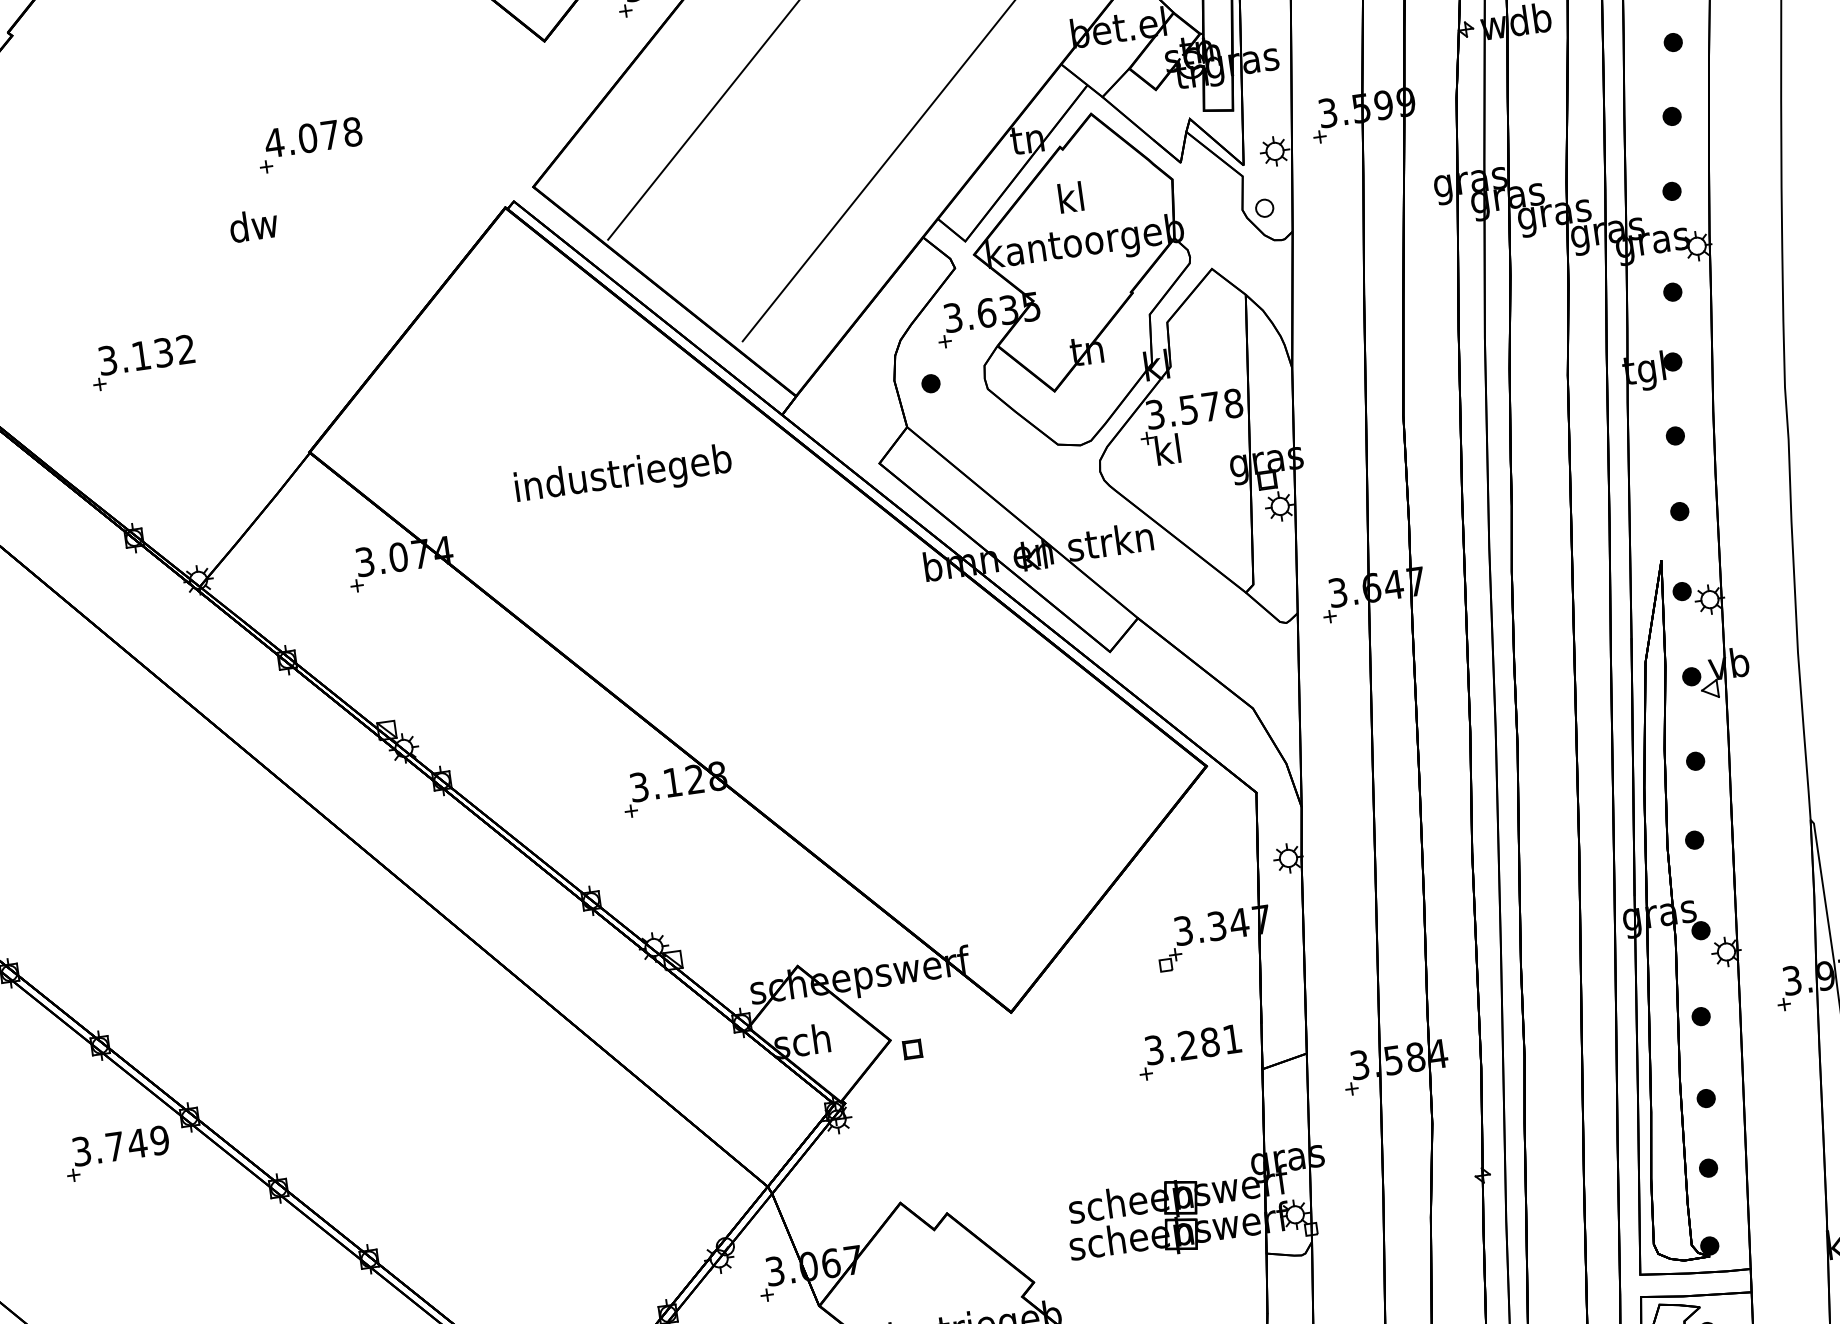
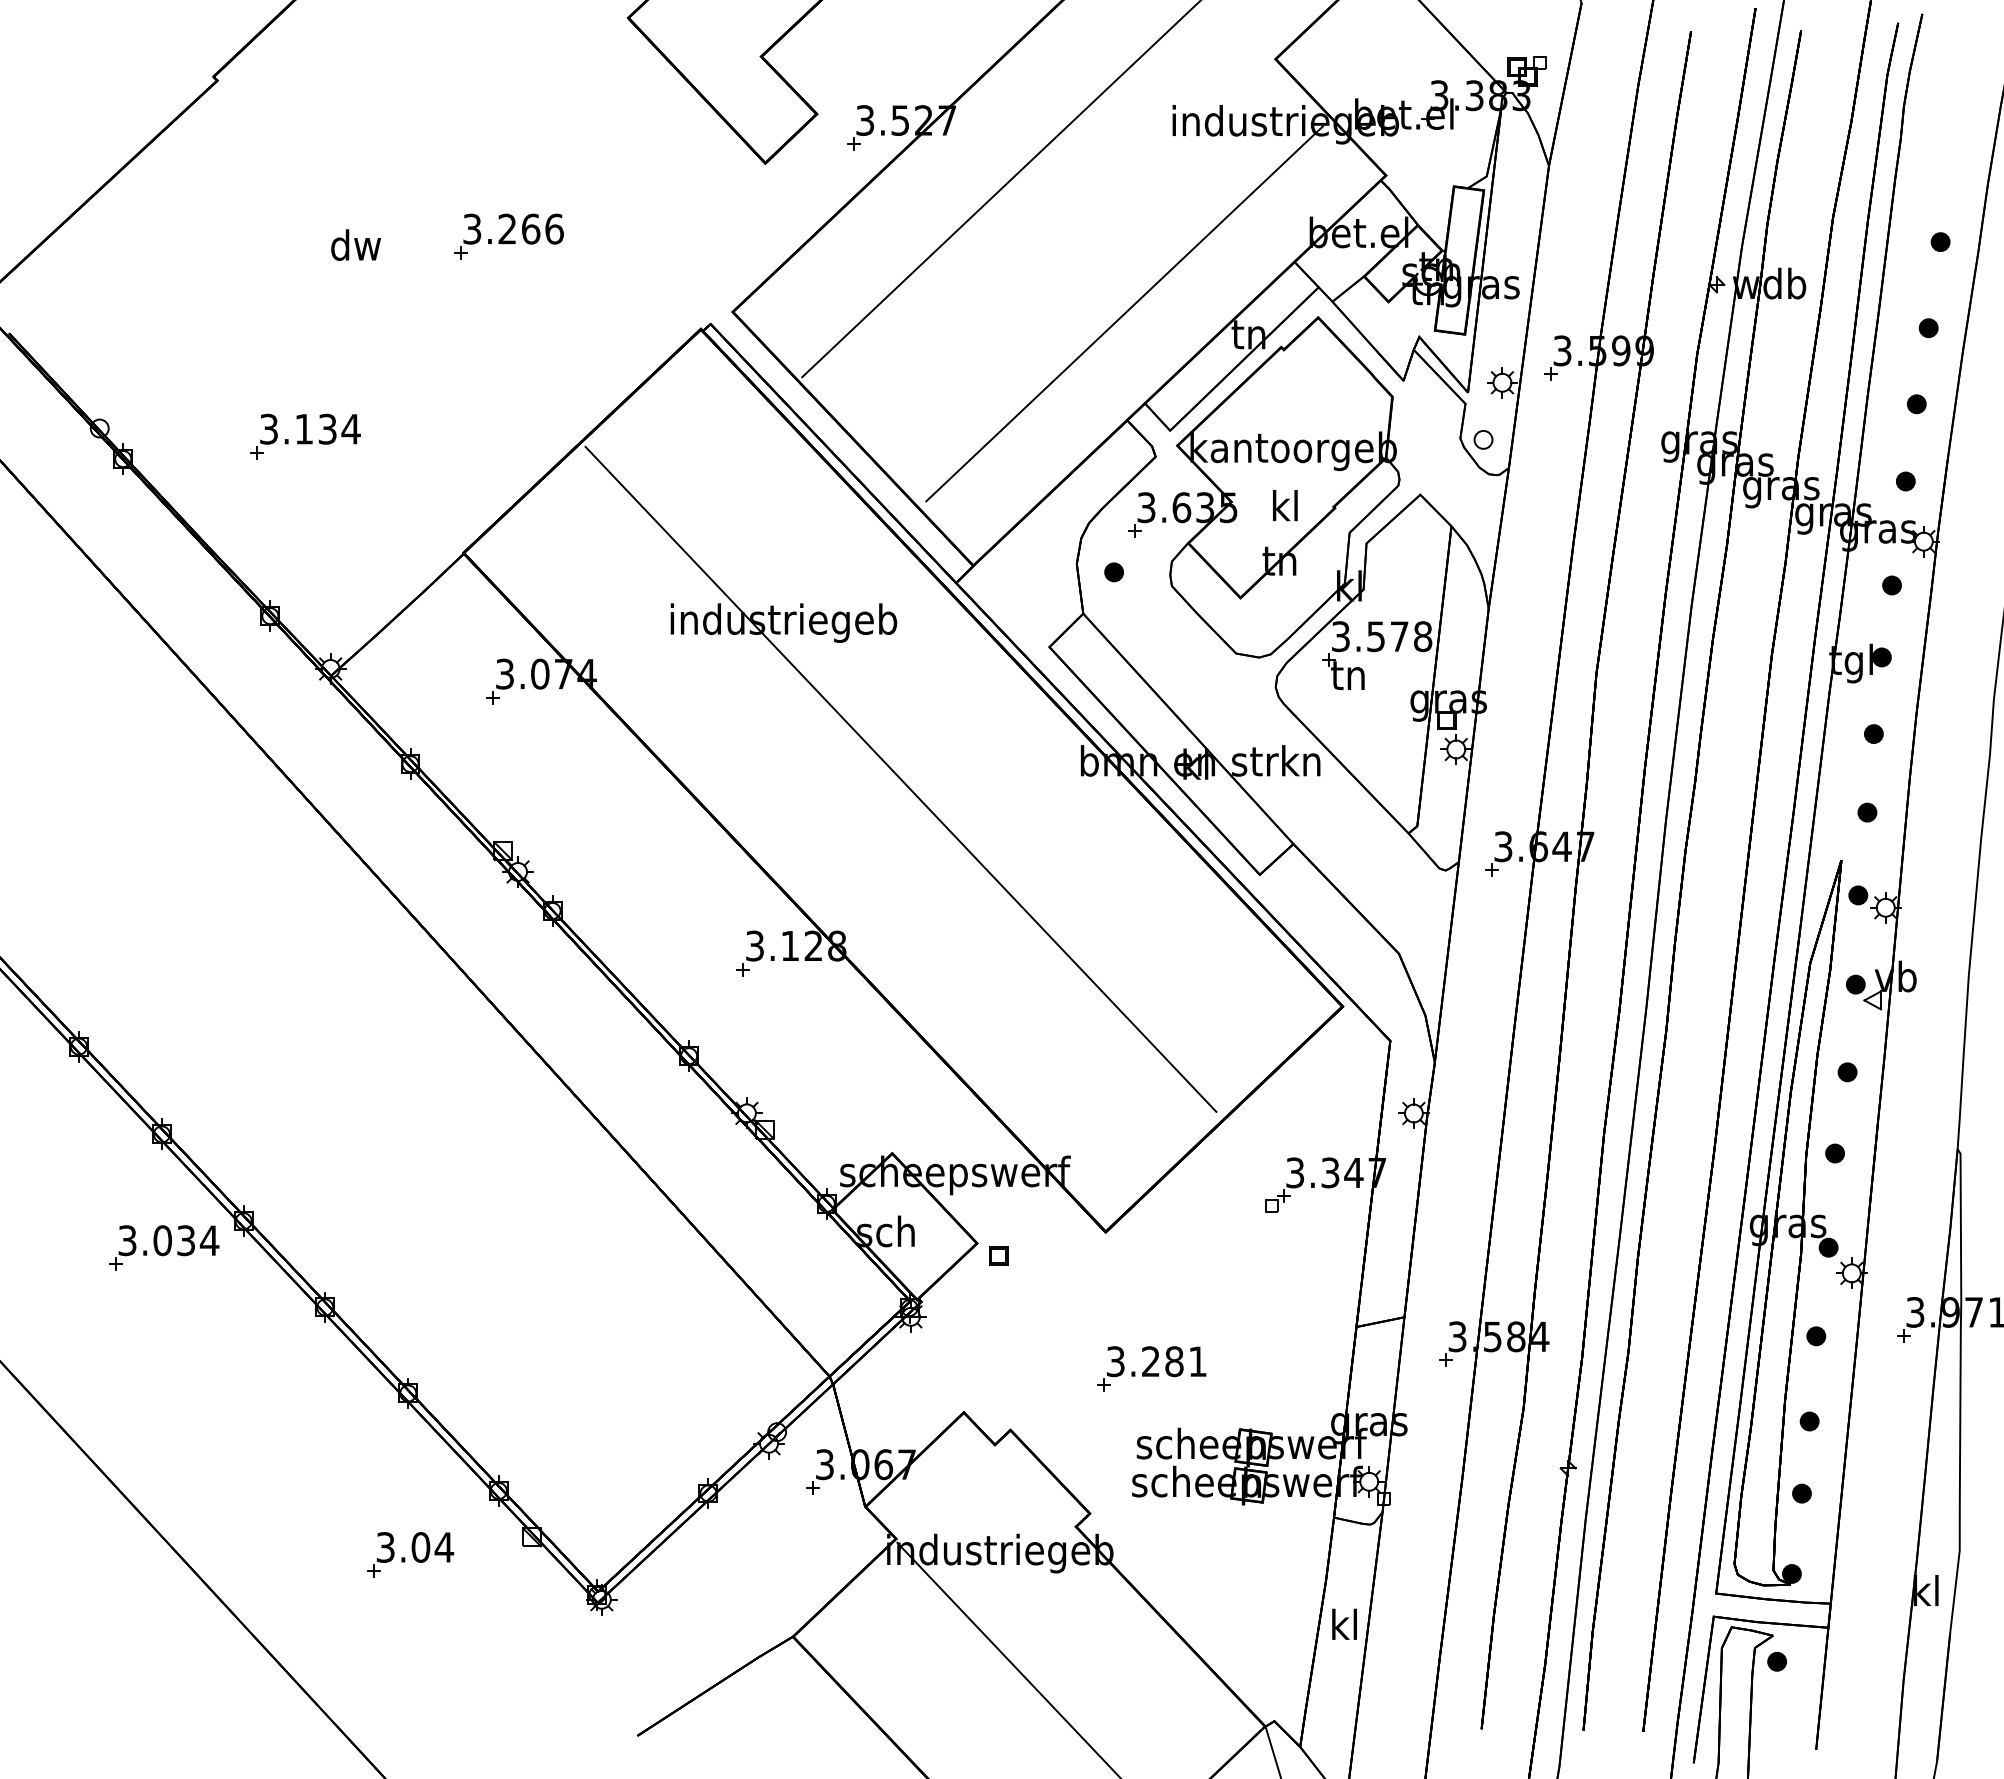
text: (312, 137) -> (512, 228), 4.078 -> 3.266
text: (1071, 197) -> (1285, 505), moved
text: (253, 224) -> (355, 244), moved
text: (185, 348) -> (350, 428), 3.132 -> 3.134
text: (1166, 448) -> (1347, 673), kl -> tn
line: (755, 608) -> (900, 778), added
part: (1189, 1051) -> (1151, 1368), moved
text: (137, 1143) -> (186, 1240), 3.749 -> 3.034

